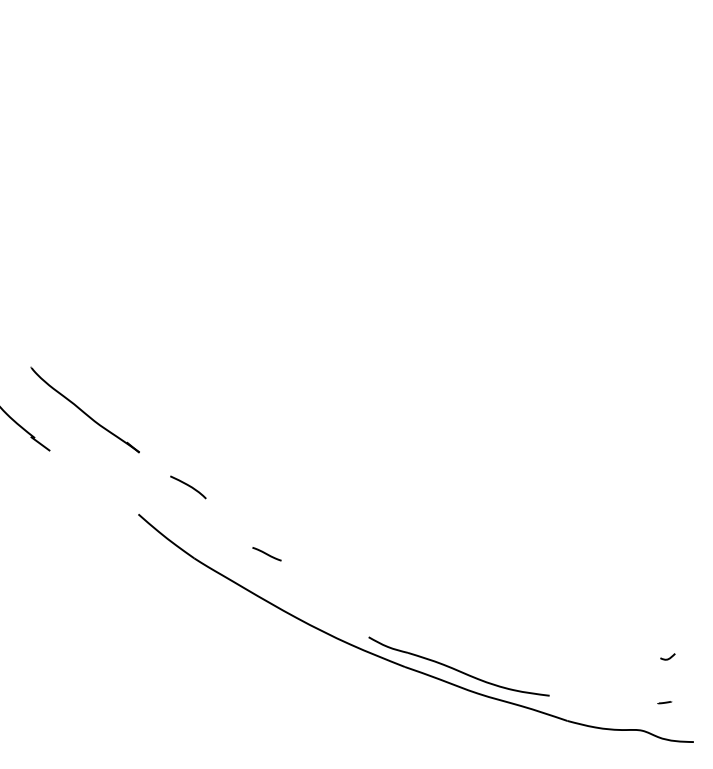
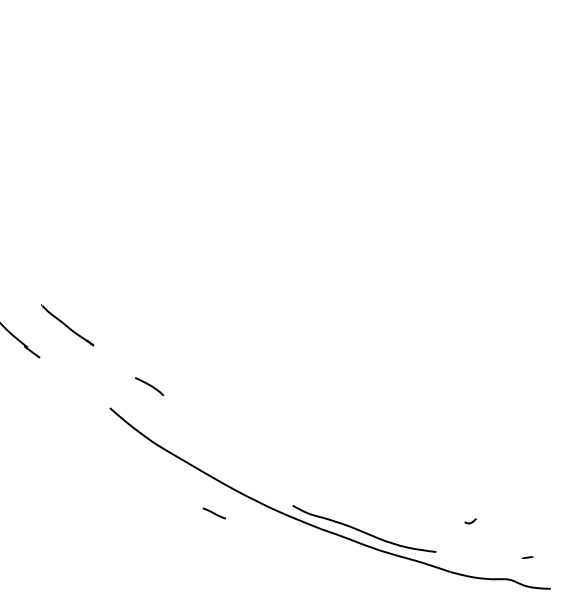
part: (84, 409) -> (67, 324), size x0.6
line: (266, 554) -> (213, 513), moved
curve: (667, 658) -> (470, 522), moved

